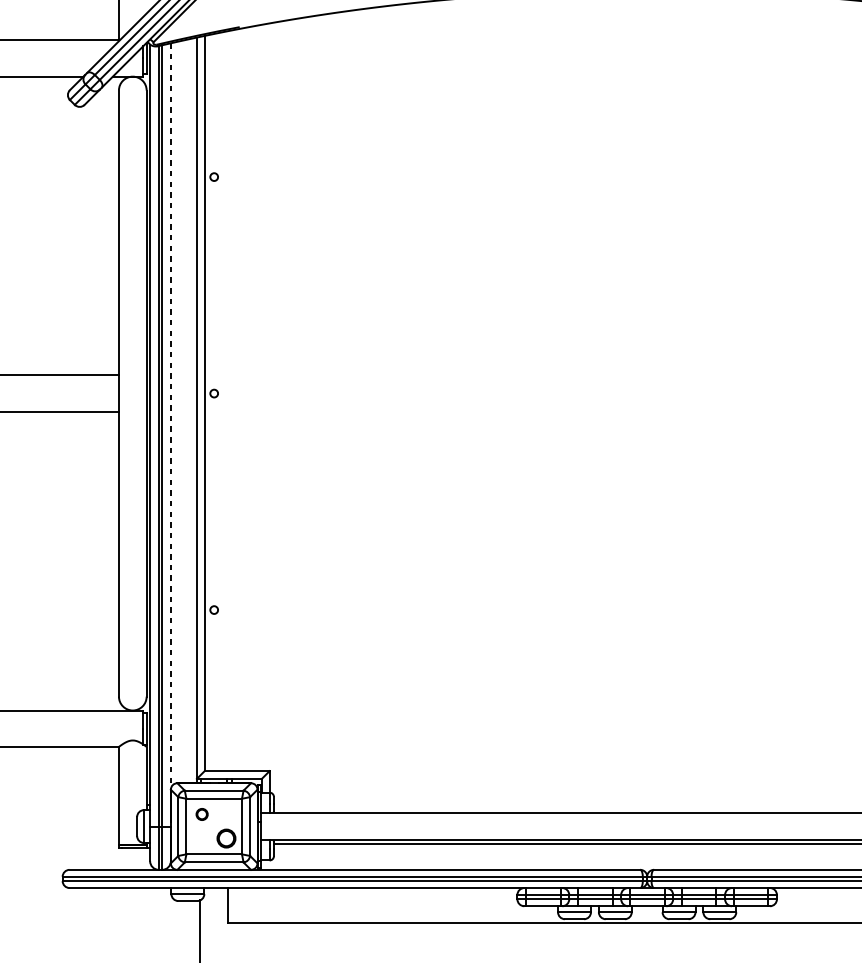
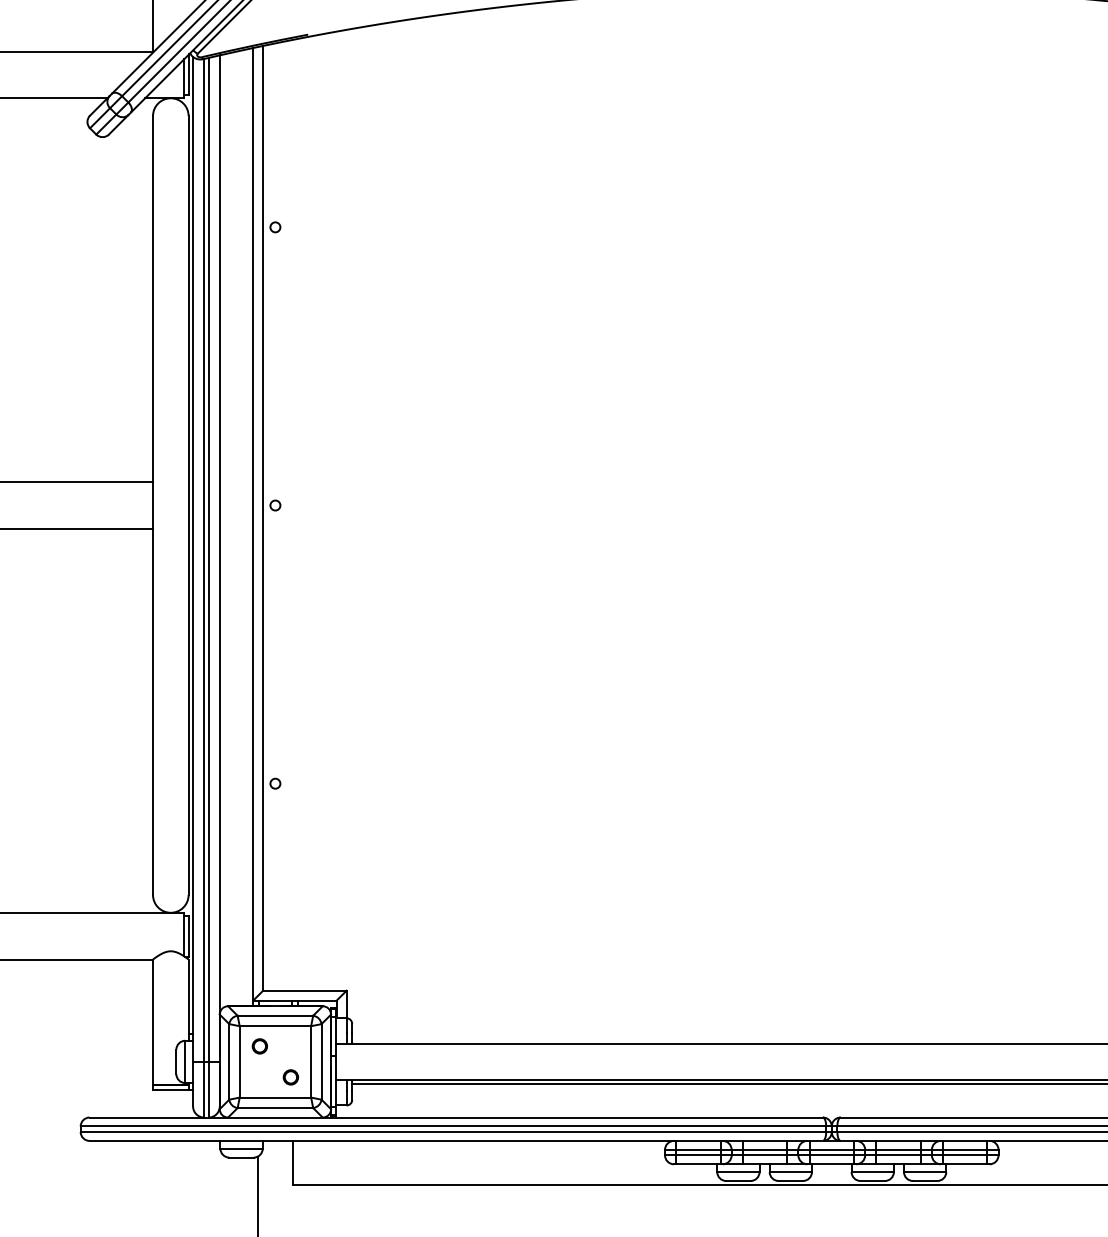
line: (170, 416) -> (219, 535), dashed -> solid
circle: (225, 838) -> (290, 1077), size x0.62

